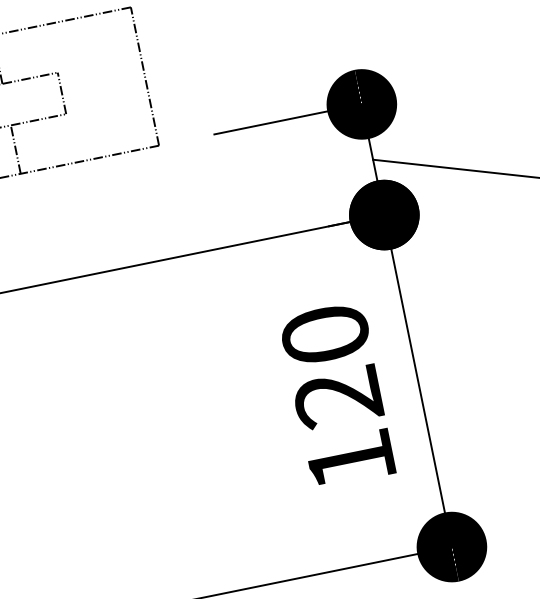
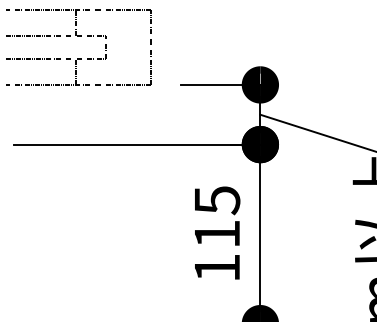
text: (332, 366) -> (217, 217), 120 -> 115

